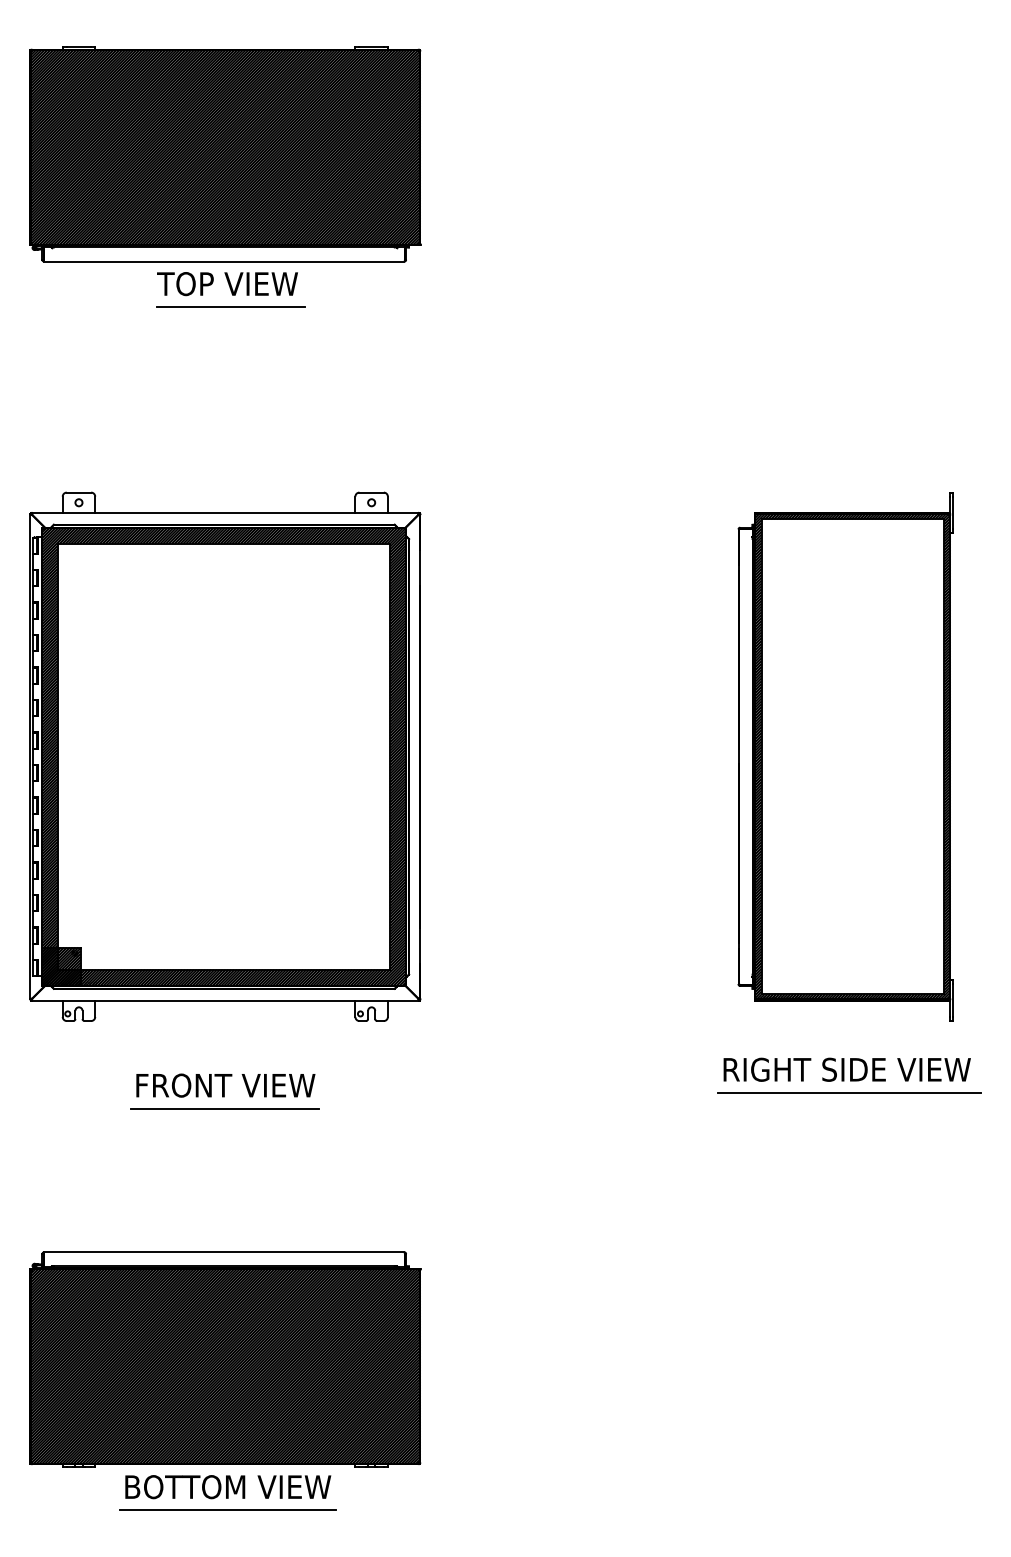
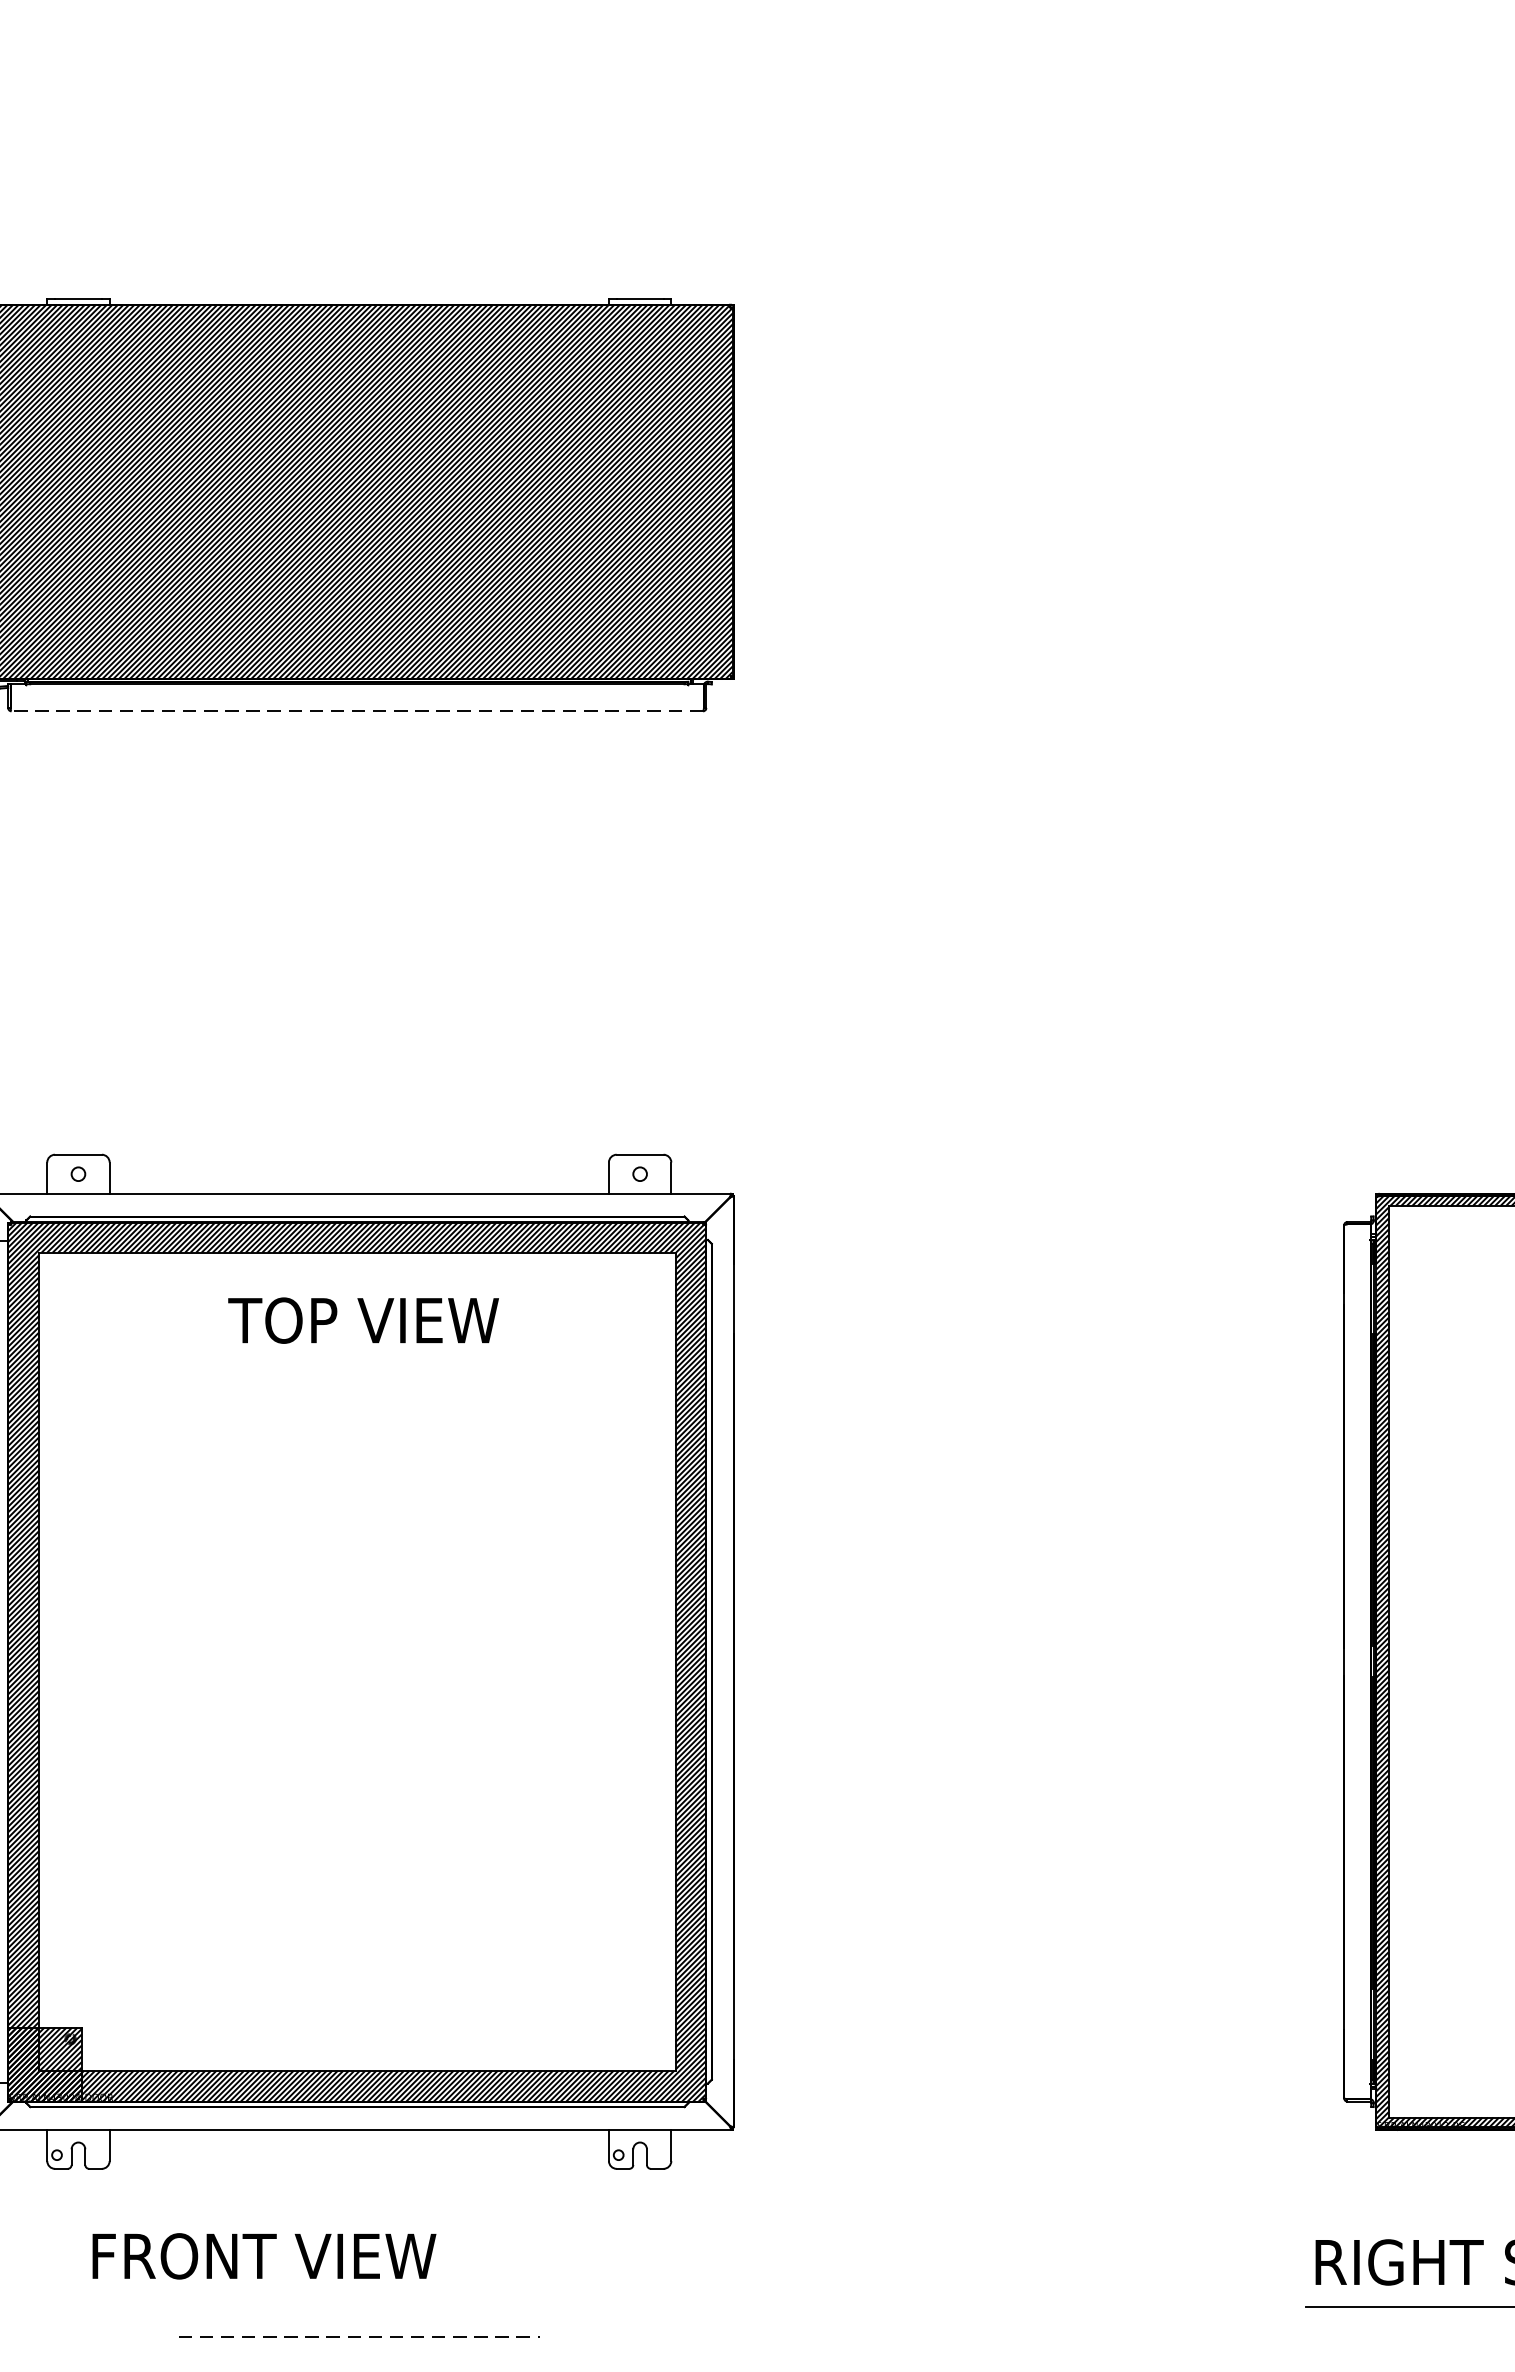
line: (223, 261) -> (355, 711), solid -> dashed
text: (227, 284) -> (363, 1321), moved
line: (230, 307) -> (369, 799), removed
text: (225, 1085) -> (263, 2256), moved
line: (225, 1108) -> (359, 2336), solid -> dashed

